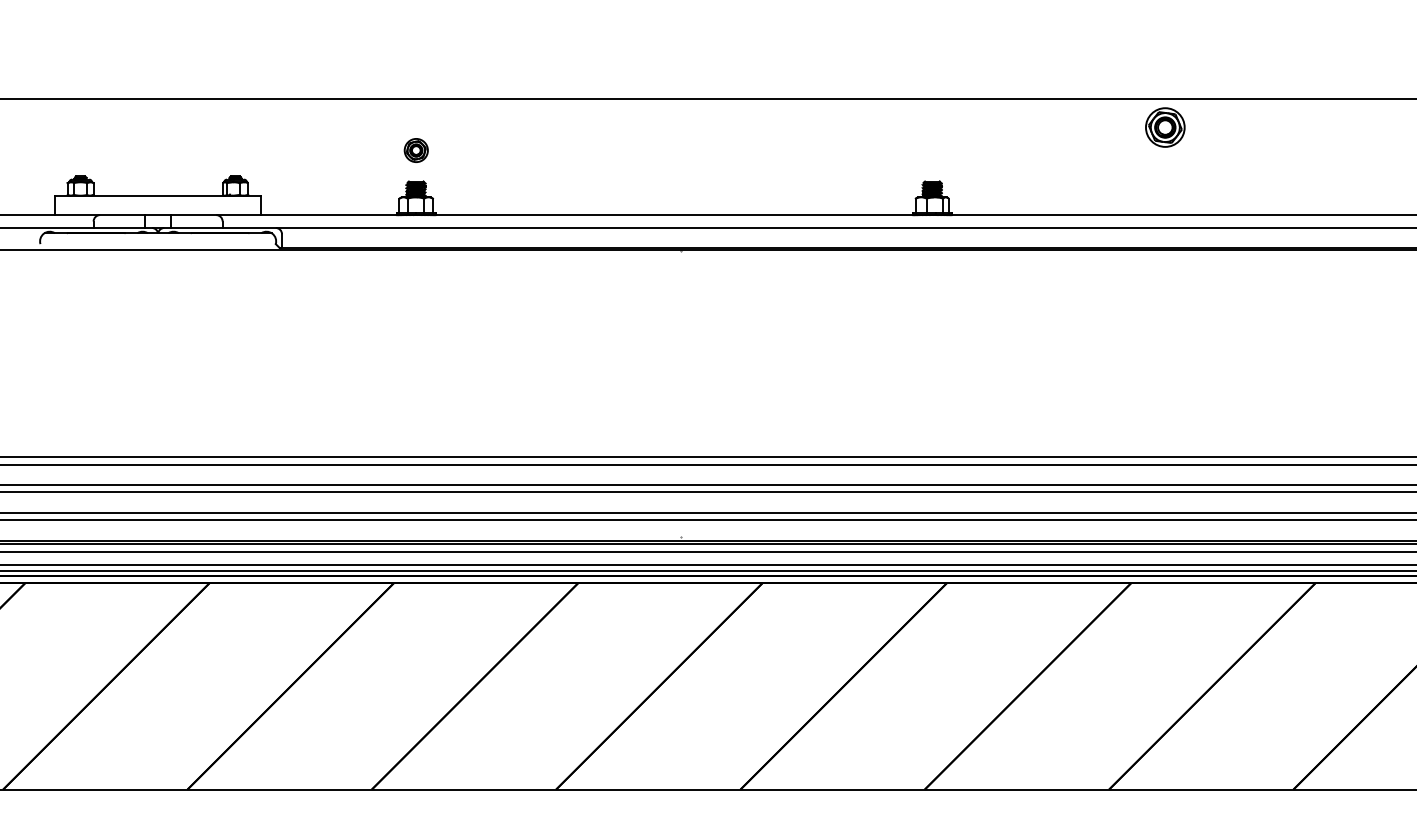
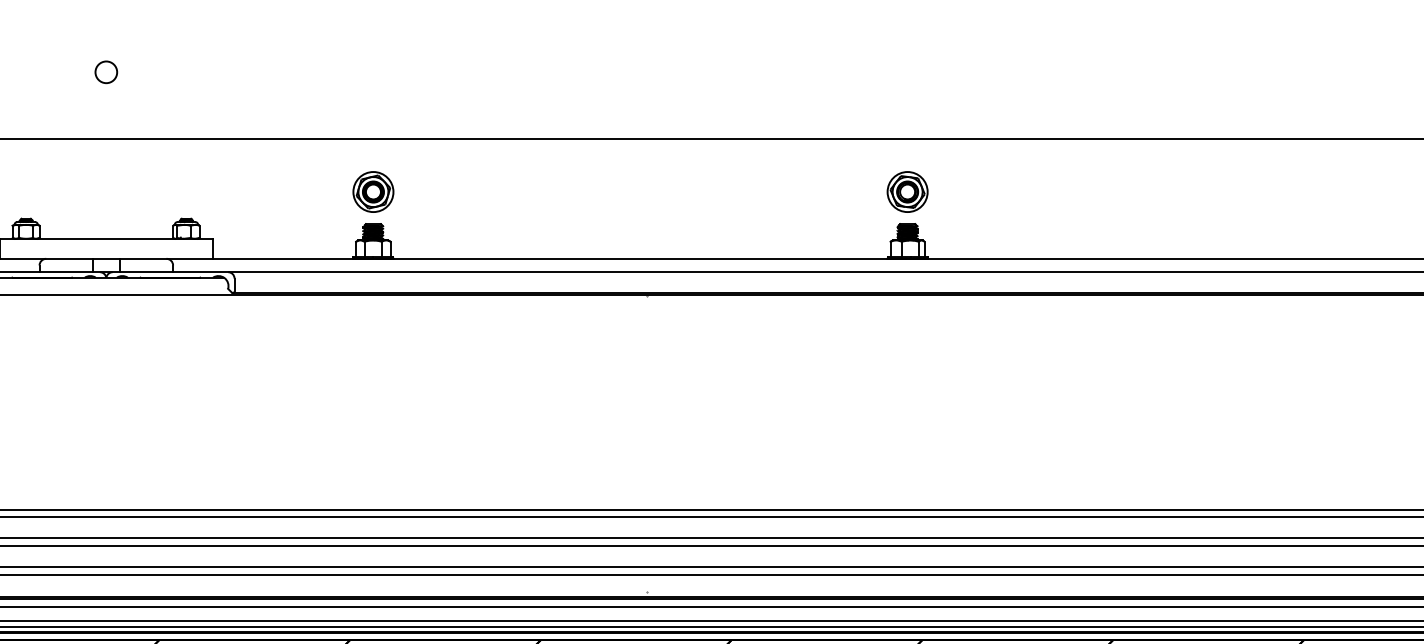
circle: (157, 34) -> (105, 71), added
part: (1165, 127) -> (907, 191), moved
part: (416, 150) -> (373, 191), size x1.67

